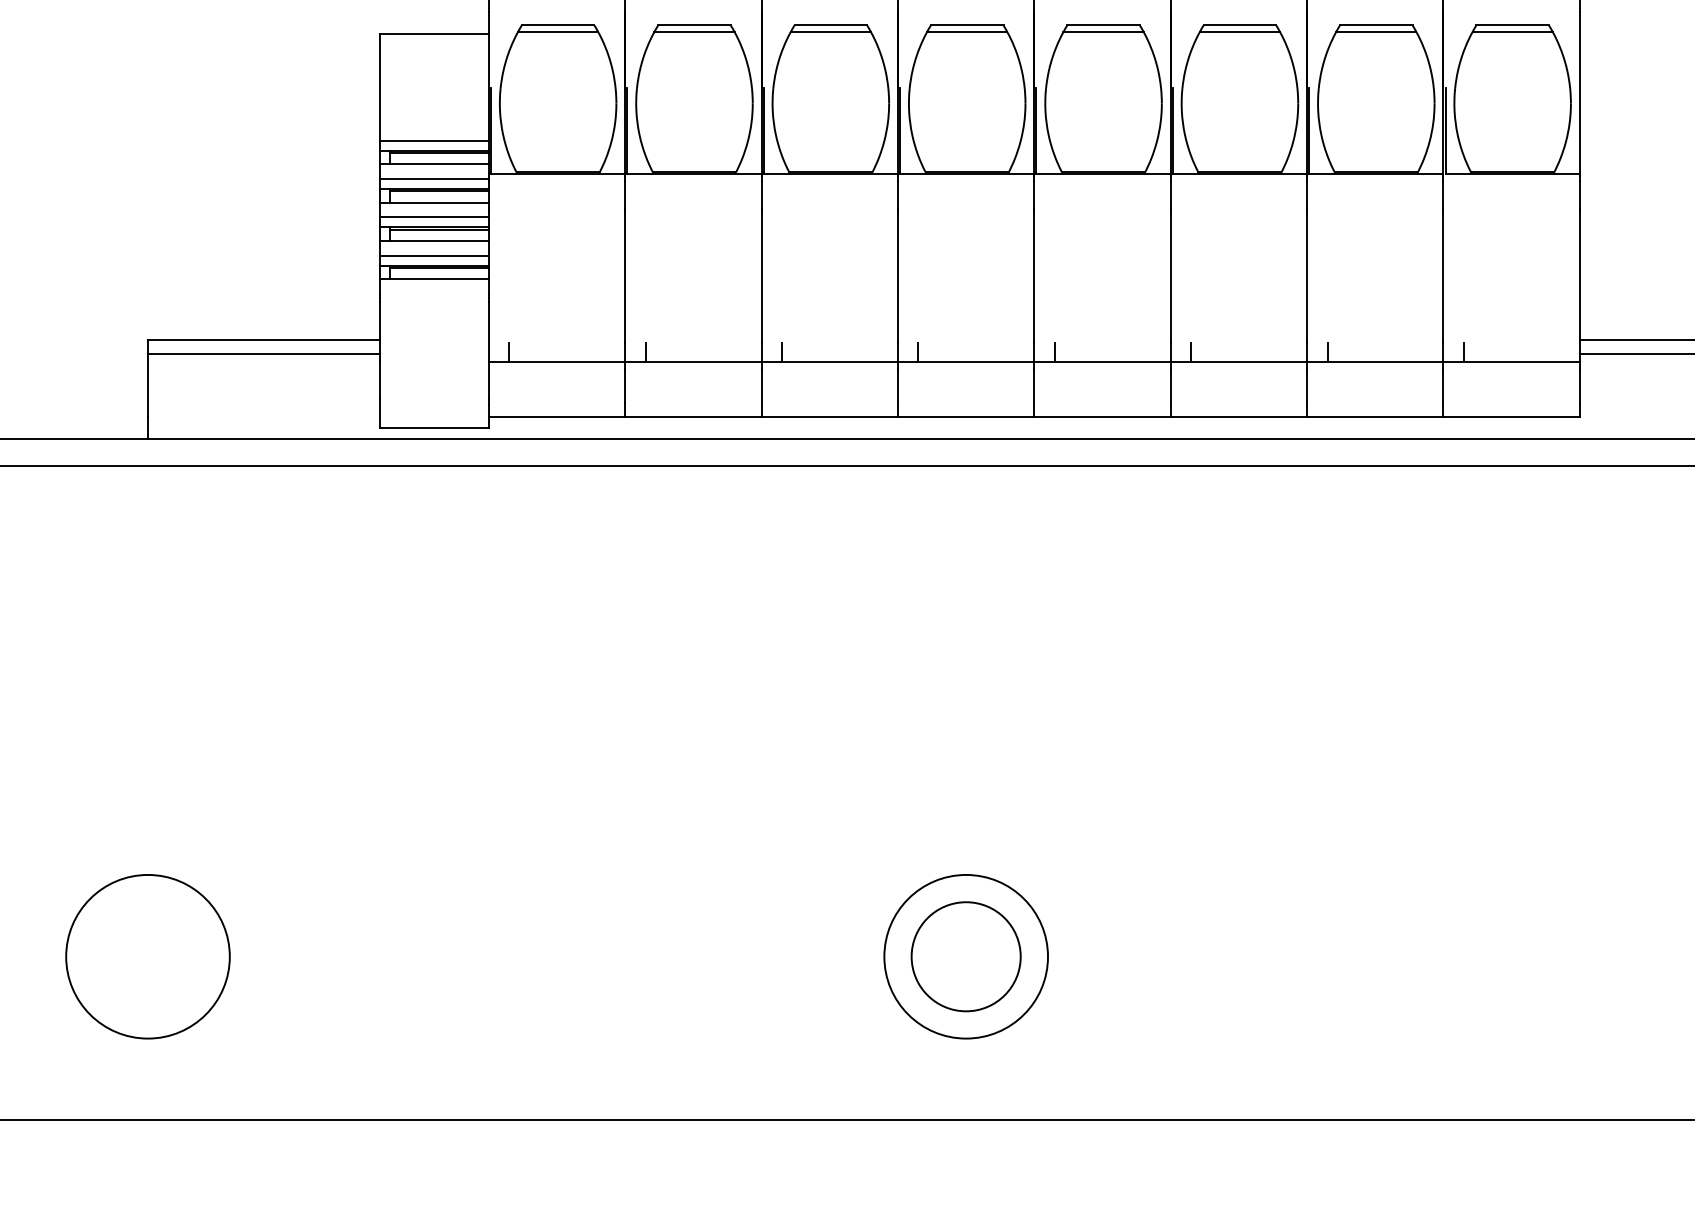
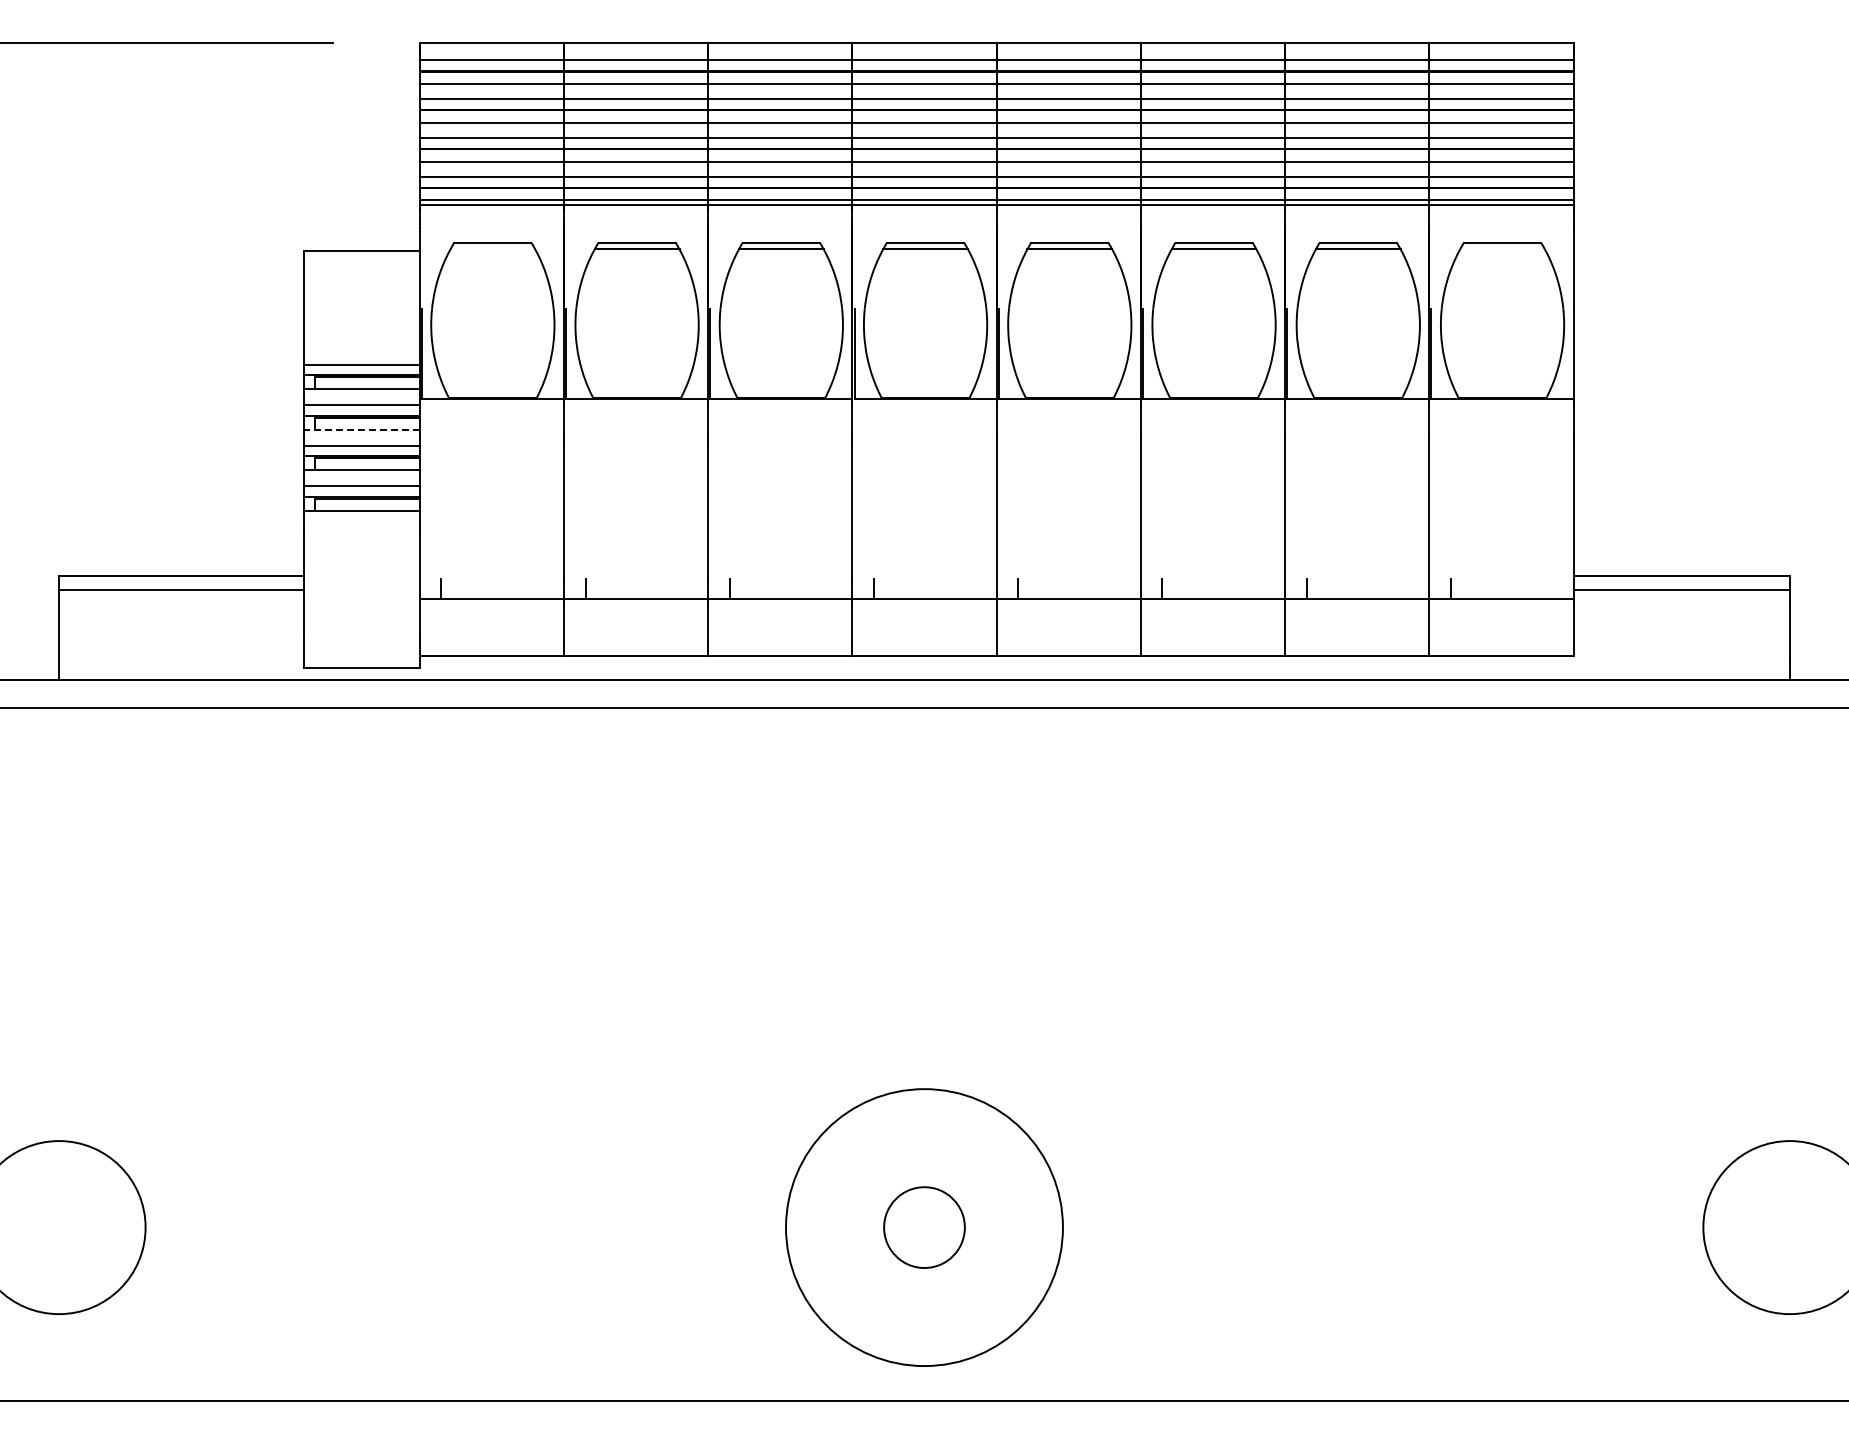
line: (557, 32) -> (492, 249), removed
line: (1512, 32) -> (1502, 249), removed
line: (433, 202) -> (361, 429), solid -> dashed
circle: (966, 956) -> (924, 1227), size x0.7
circle: (966, 956) -> (924, 1227), size x1.6

